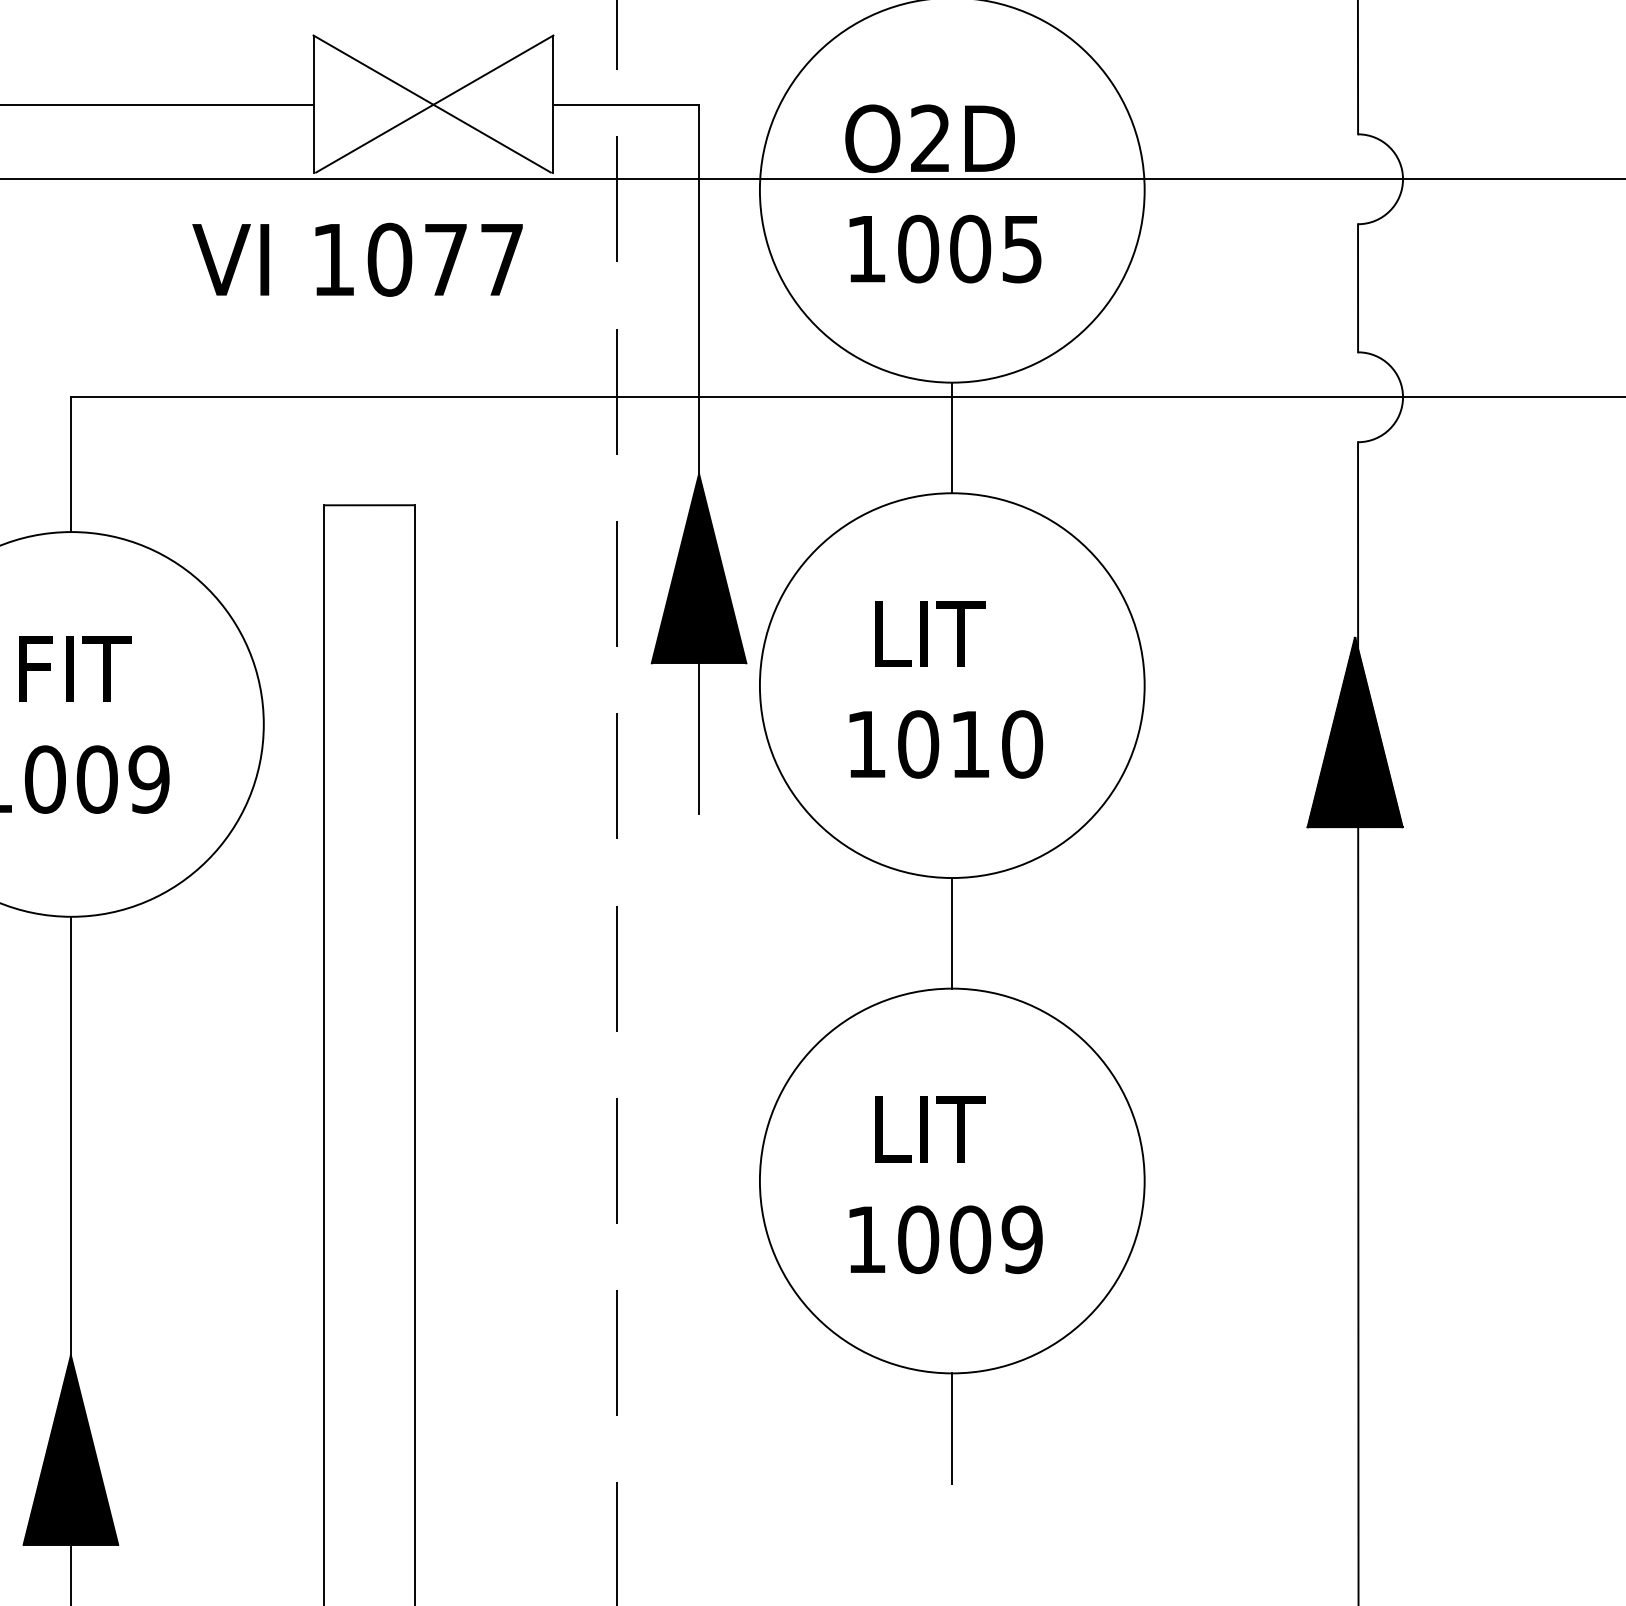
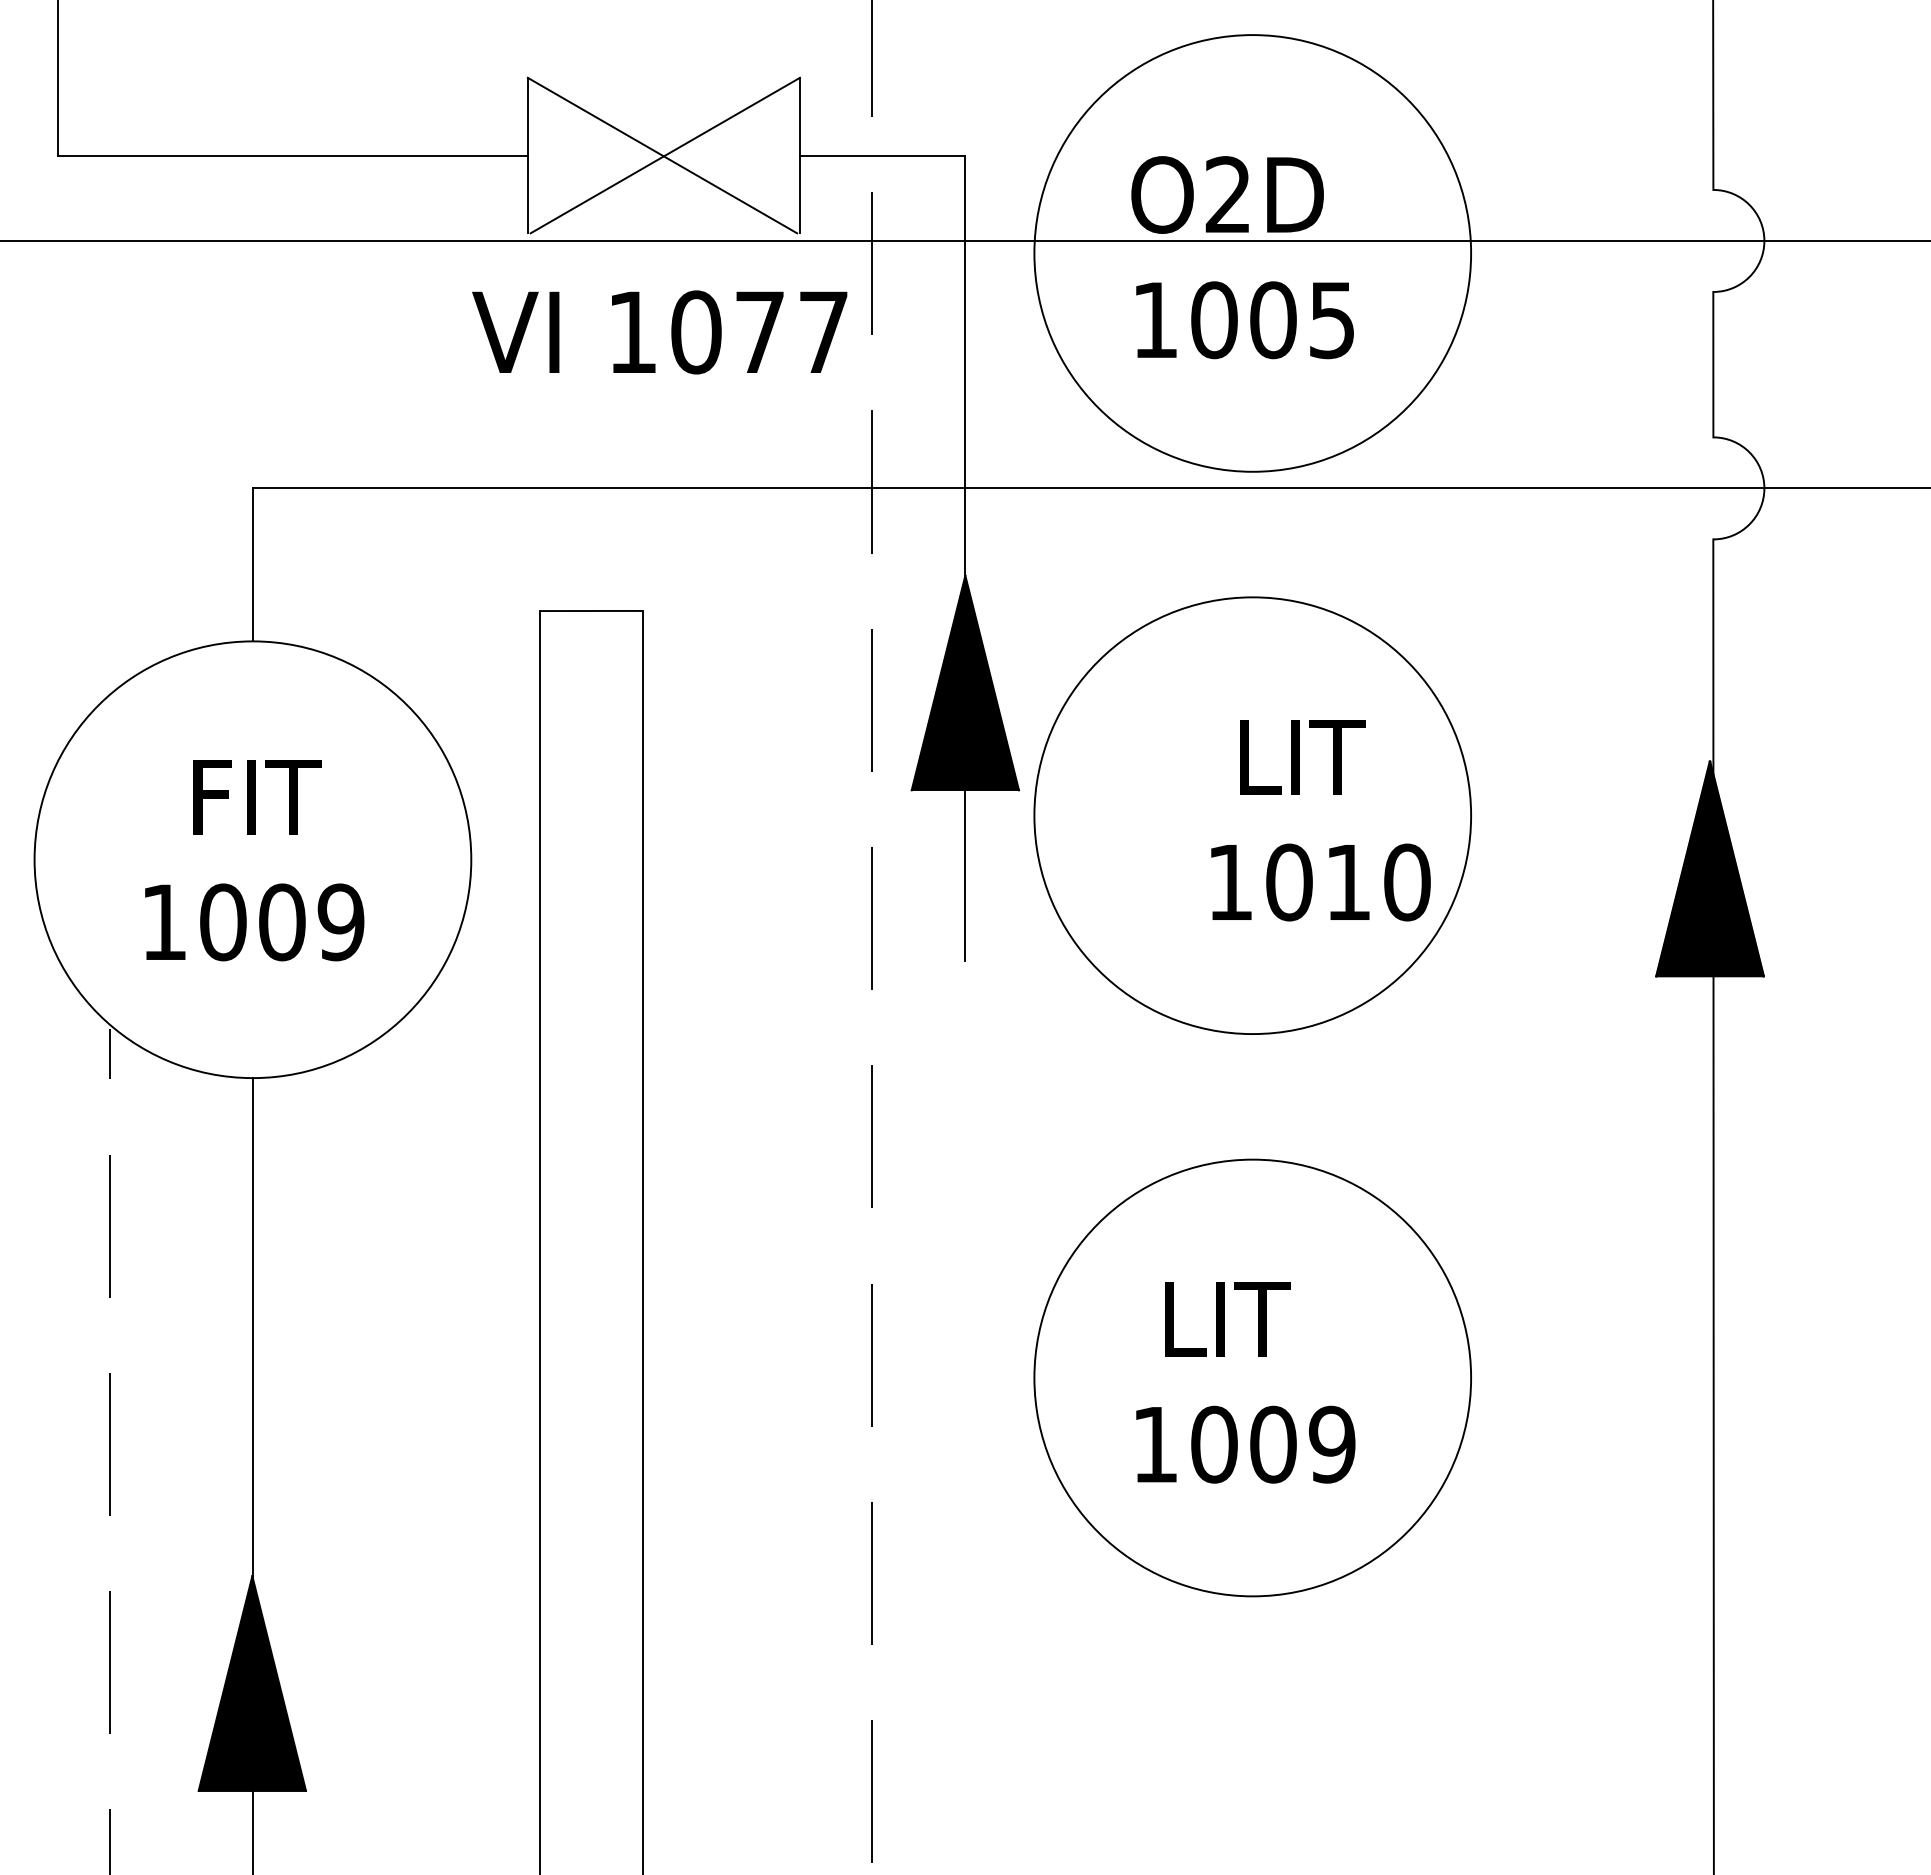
text: (357, 259) -> (659, 332), moved
line: (952, 437) -> (1252, 534), removed
text: (945, 689) -> (1320, 820), moved
line: (952, 933) -> (1252, 1096), removed
line: (952, 1428) -> (1252, 1658), removed

